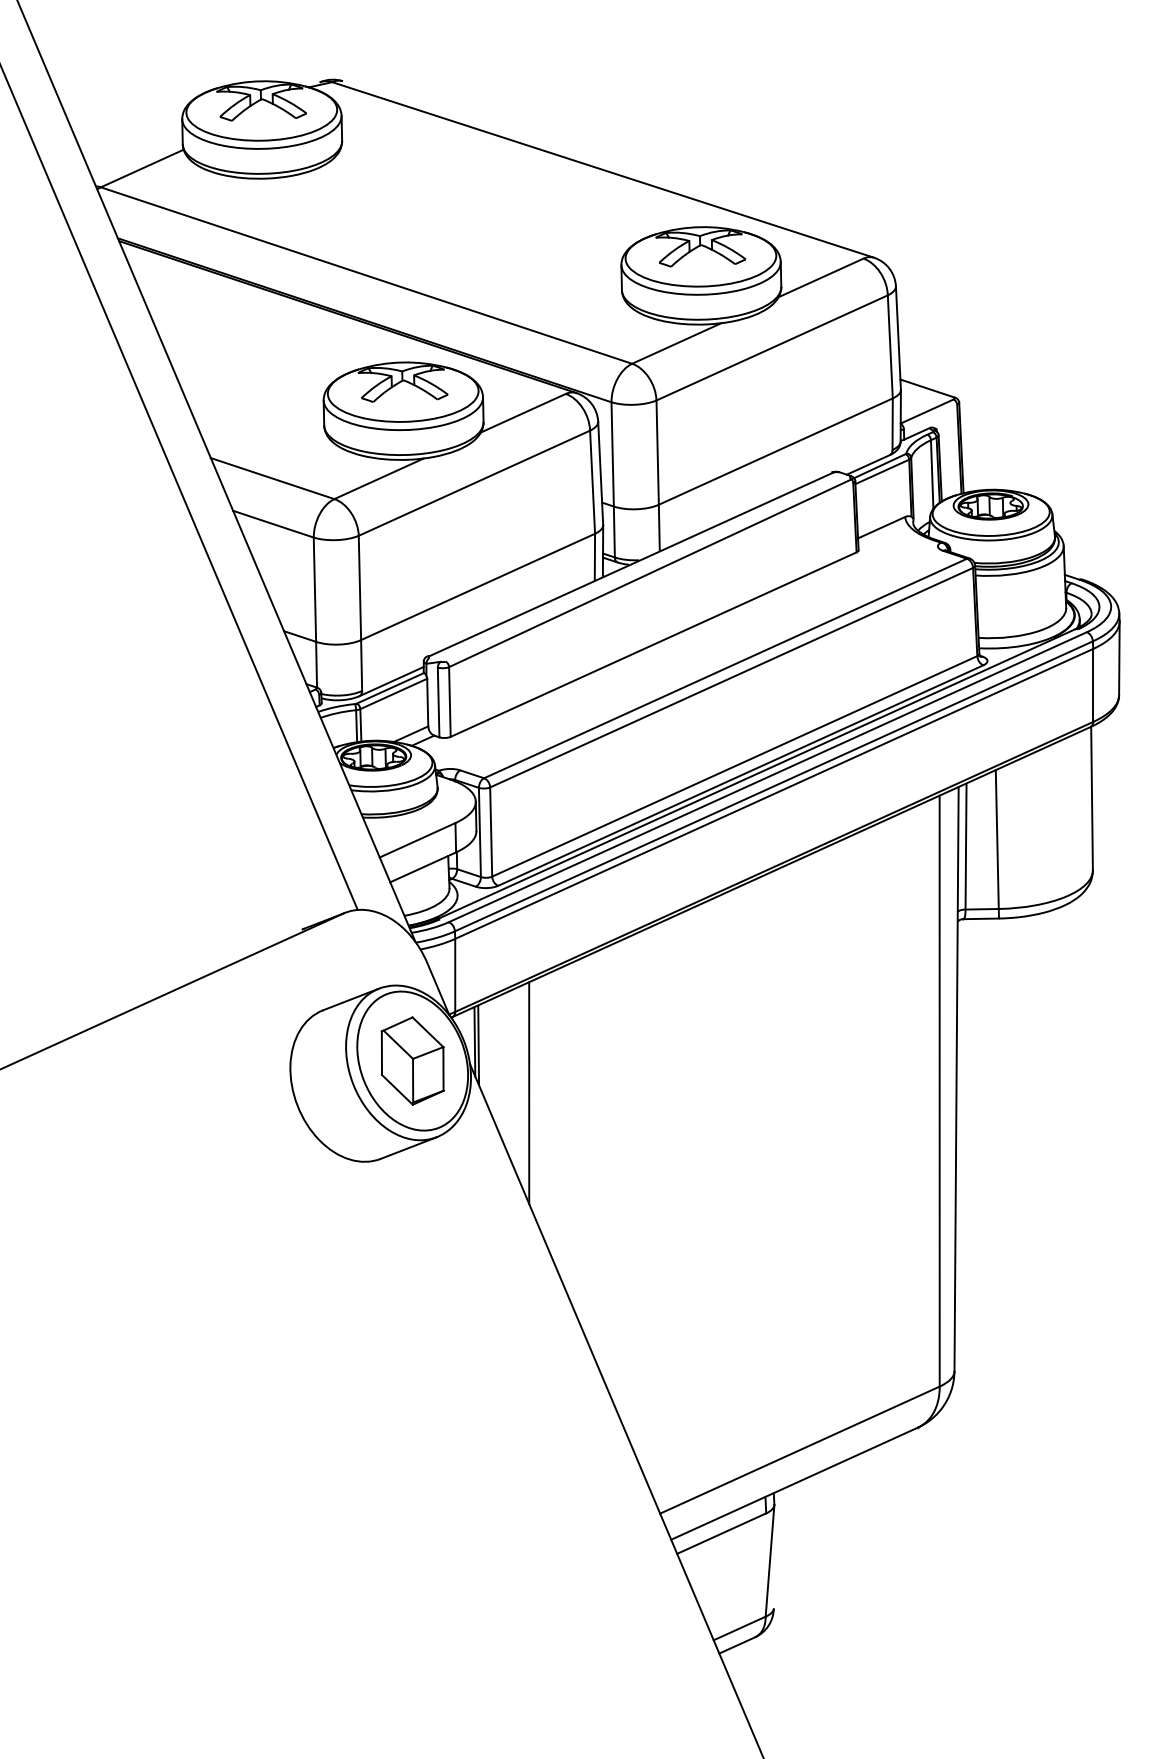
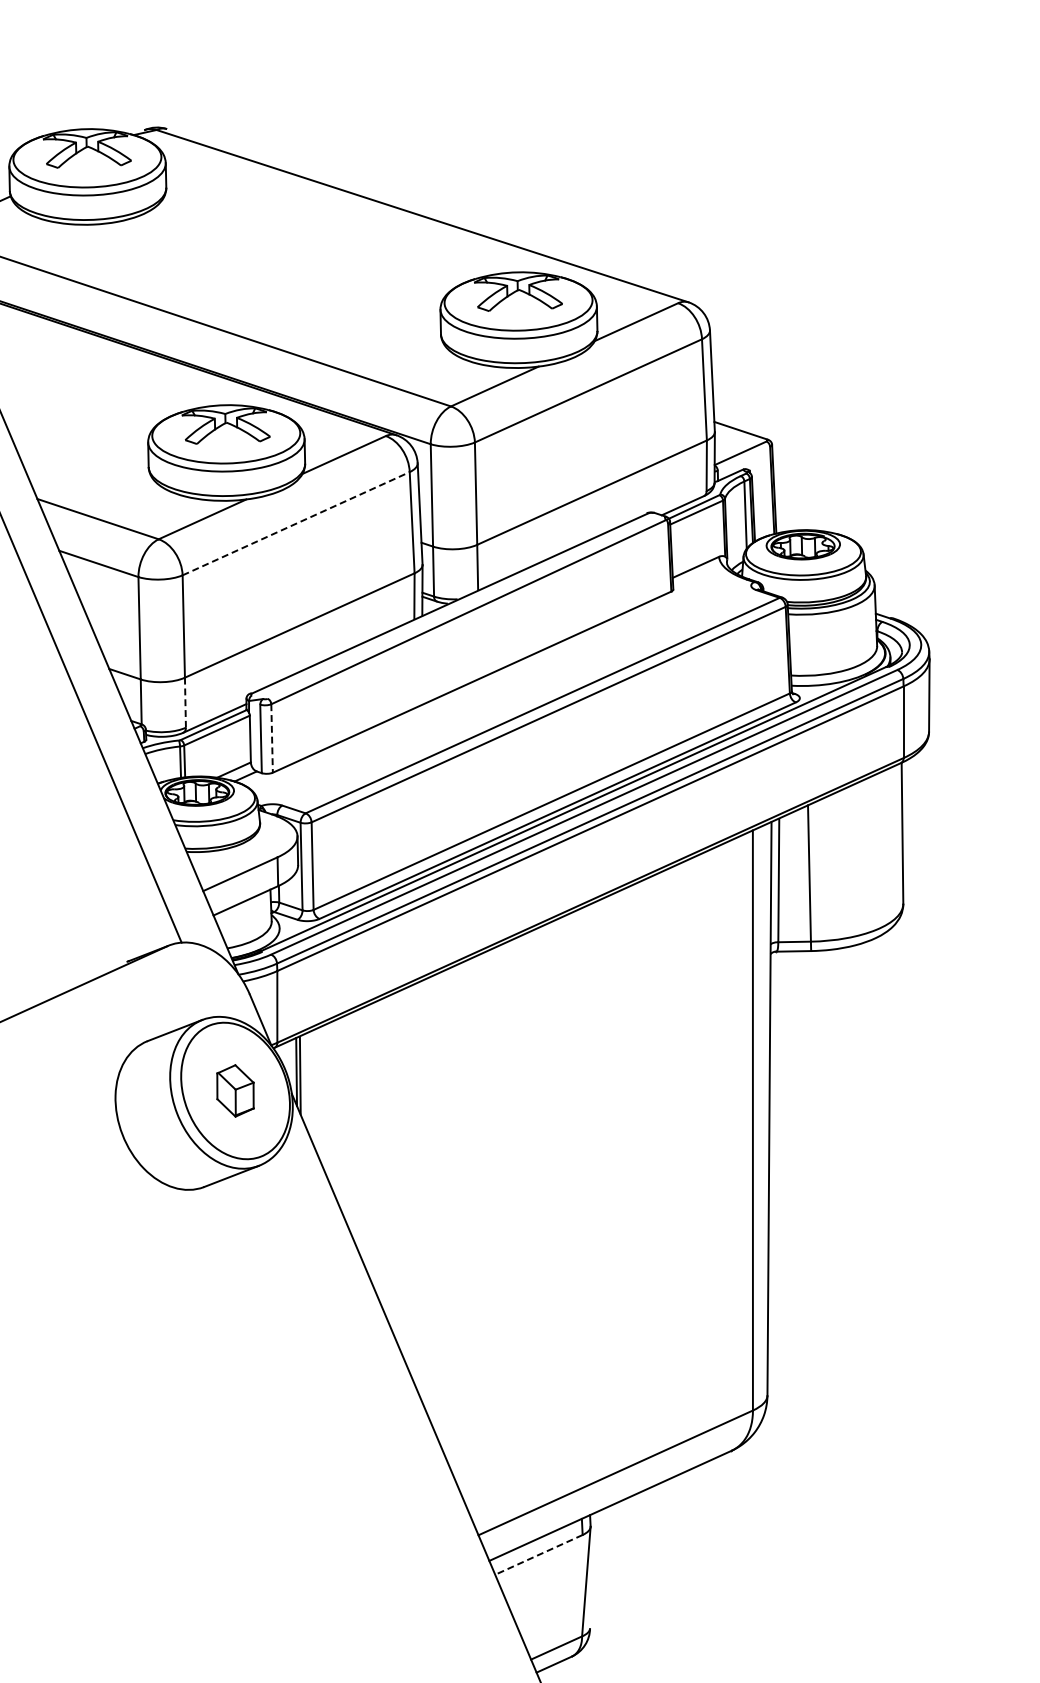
line: (474, 483) -> (296, 523), solid -> dashed
line: (361, 666) -> (185, 703), solid -> dashed
line: (449, 702) -> (271, 738), solid -> dashed
part: (412, 1060) -> (235, 1090), size x0.6
line: (529, 1093) -> (350, 1122), removed
line: (721, 1533) -> (538, 1554), solid -> dashed

